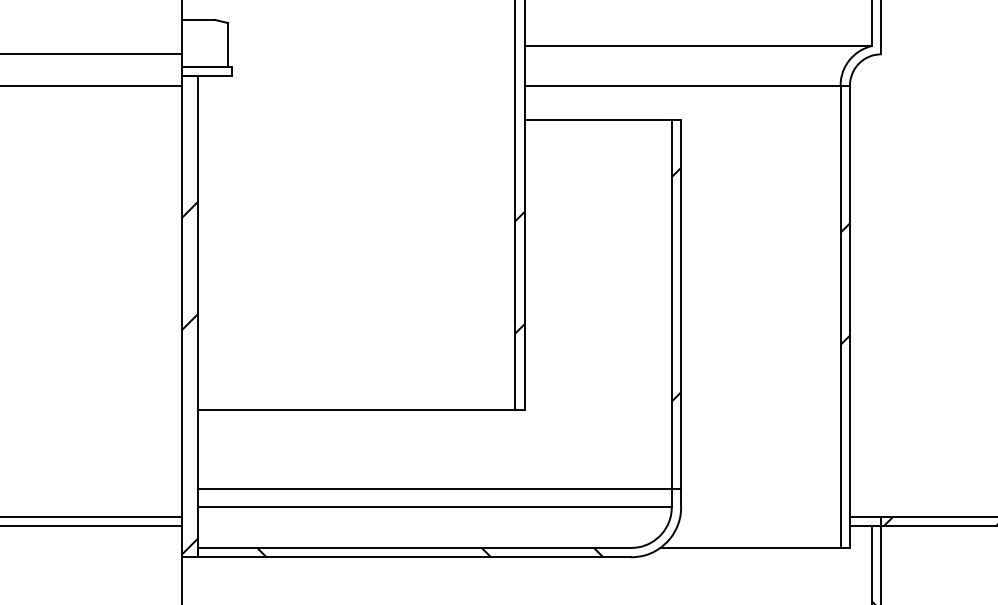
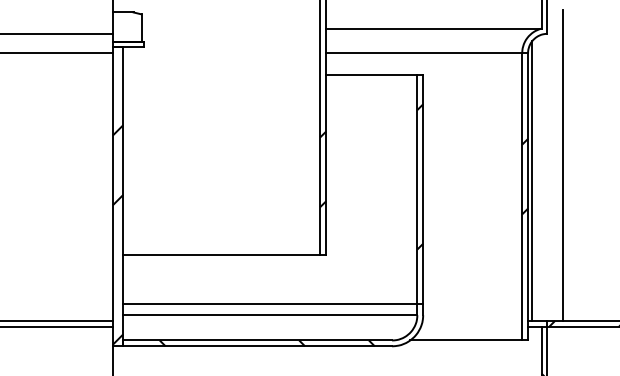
line: (907, 266) -> (563, 165), added
line: (857, 292) -> (532, 181), added

